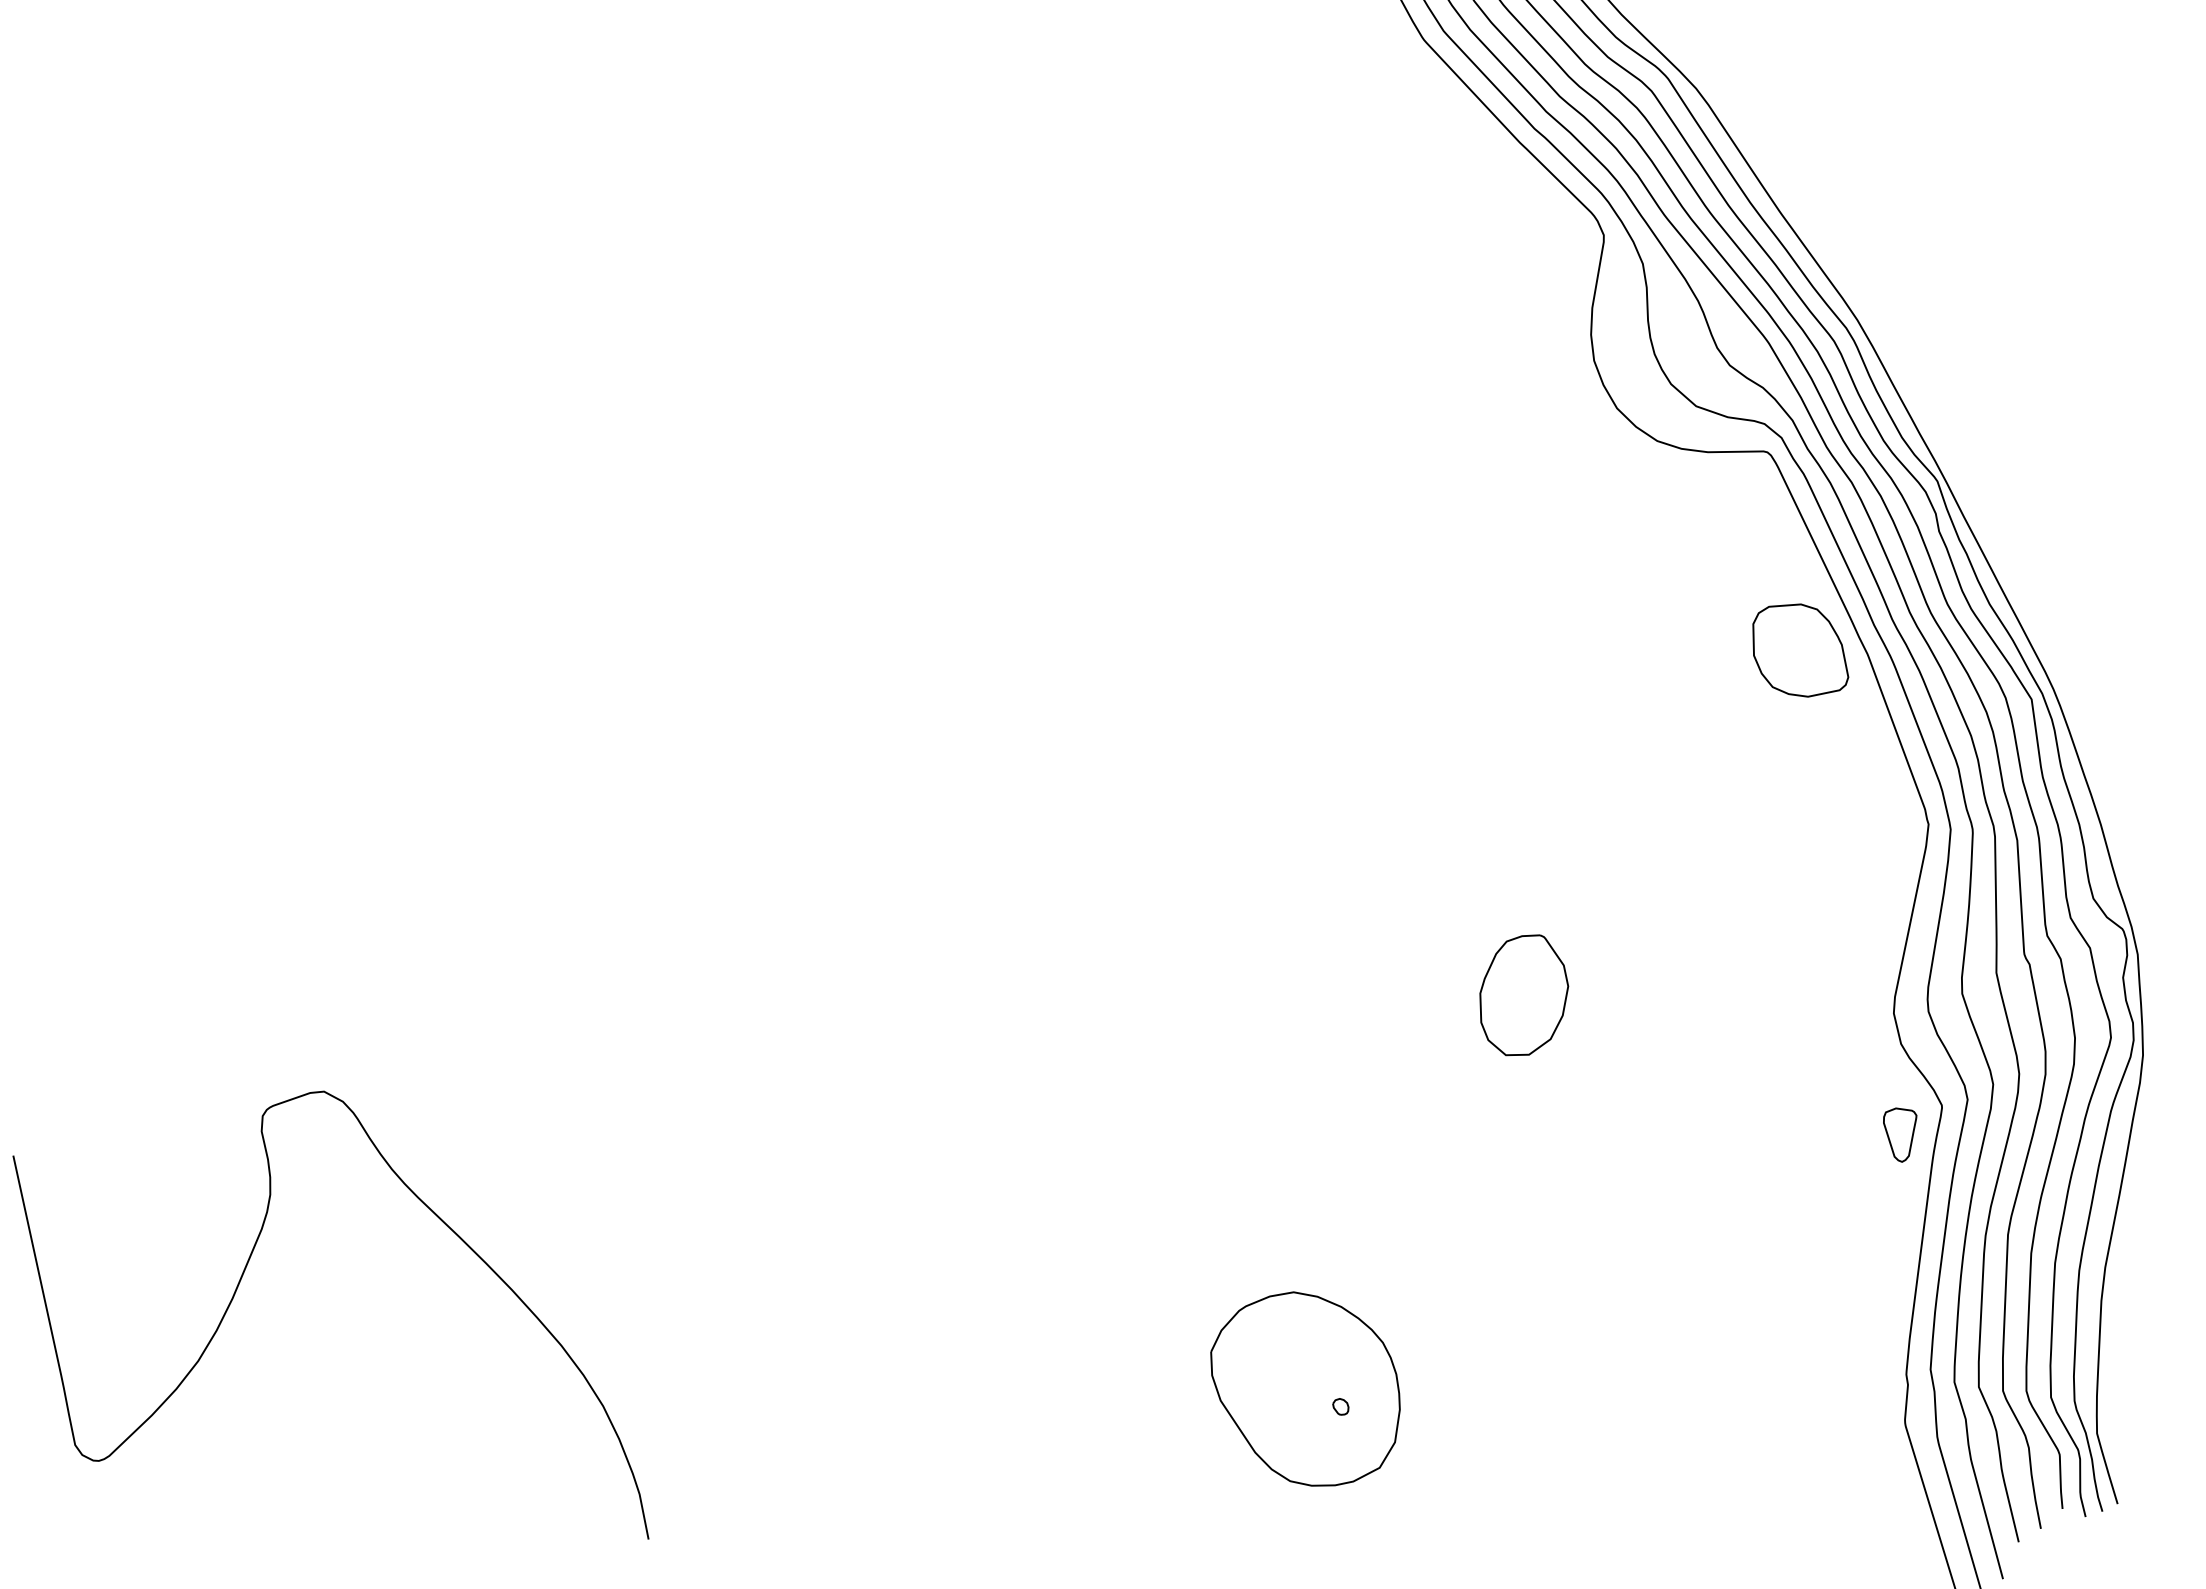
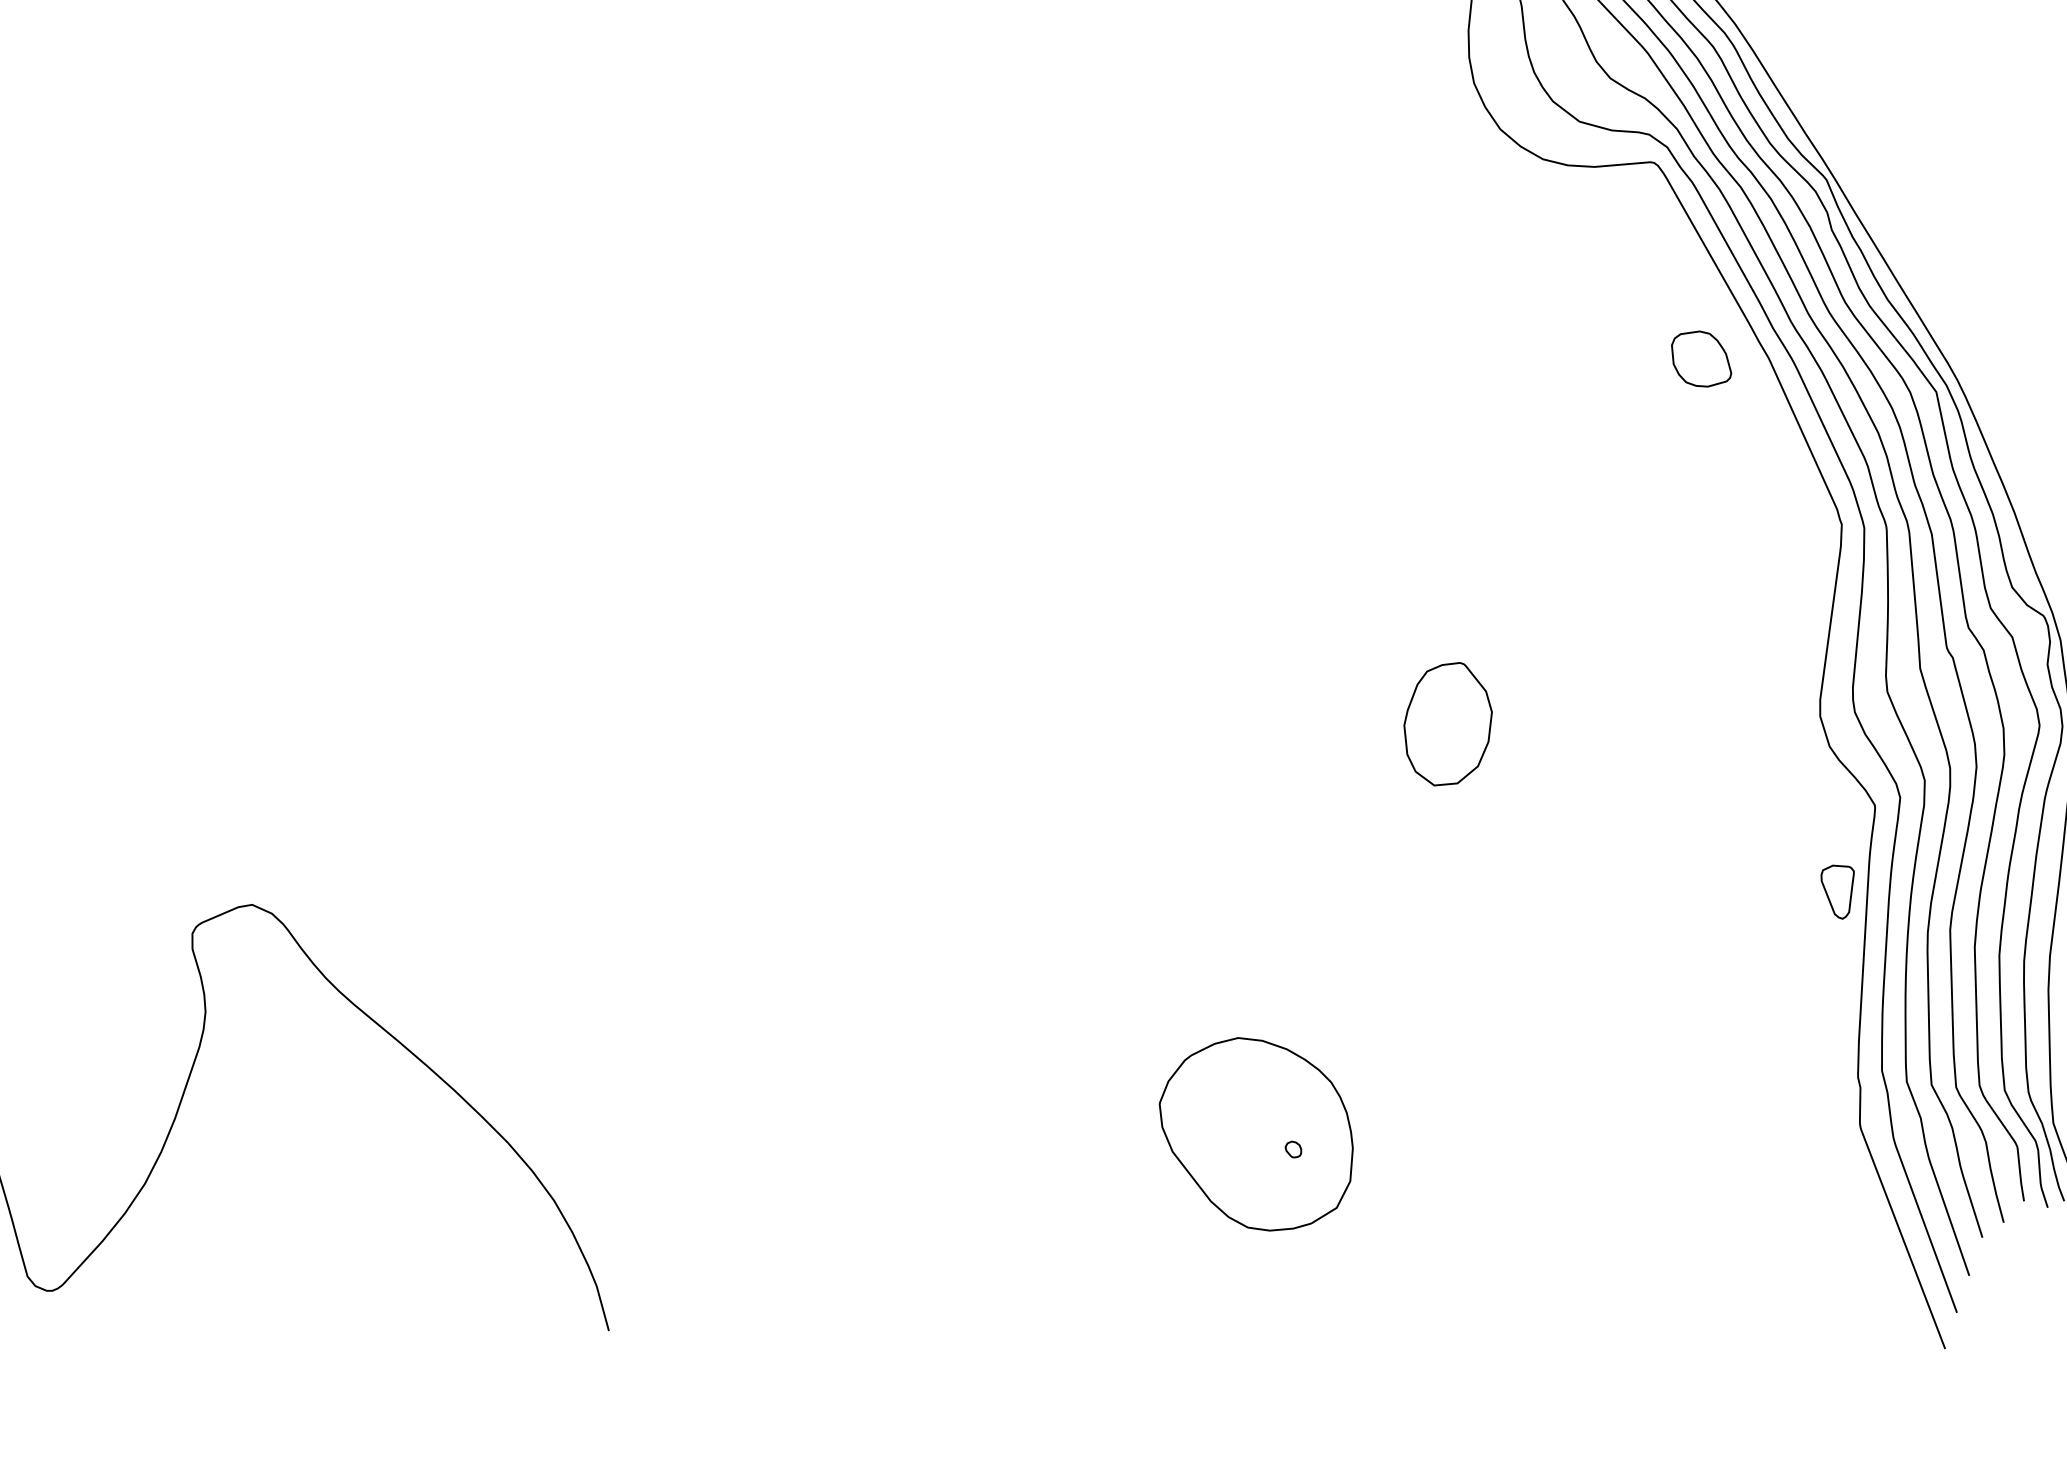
part: (1800, 650) -> (1701, 359), size x0.6
part: (1900, 1134) -> (1839, 891), moved

